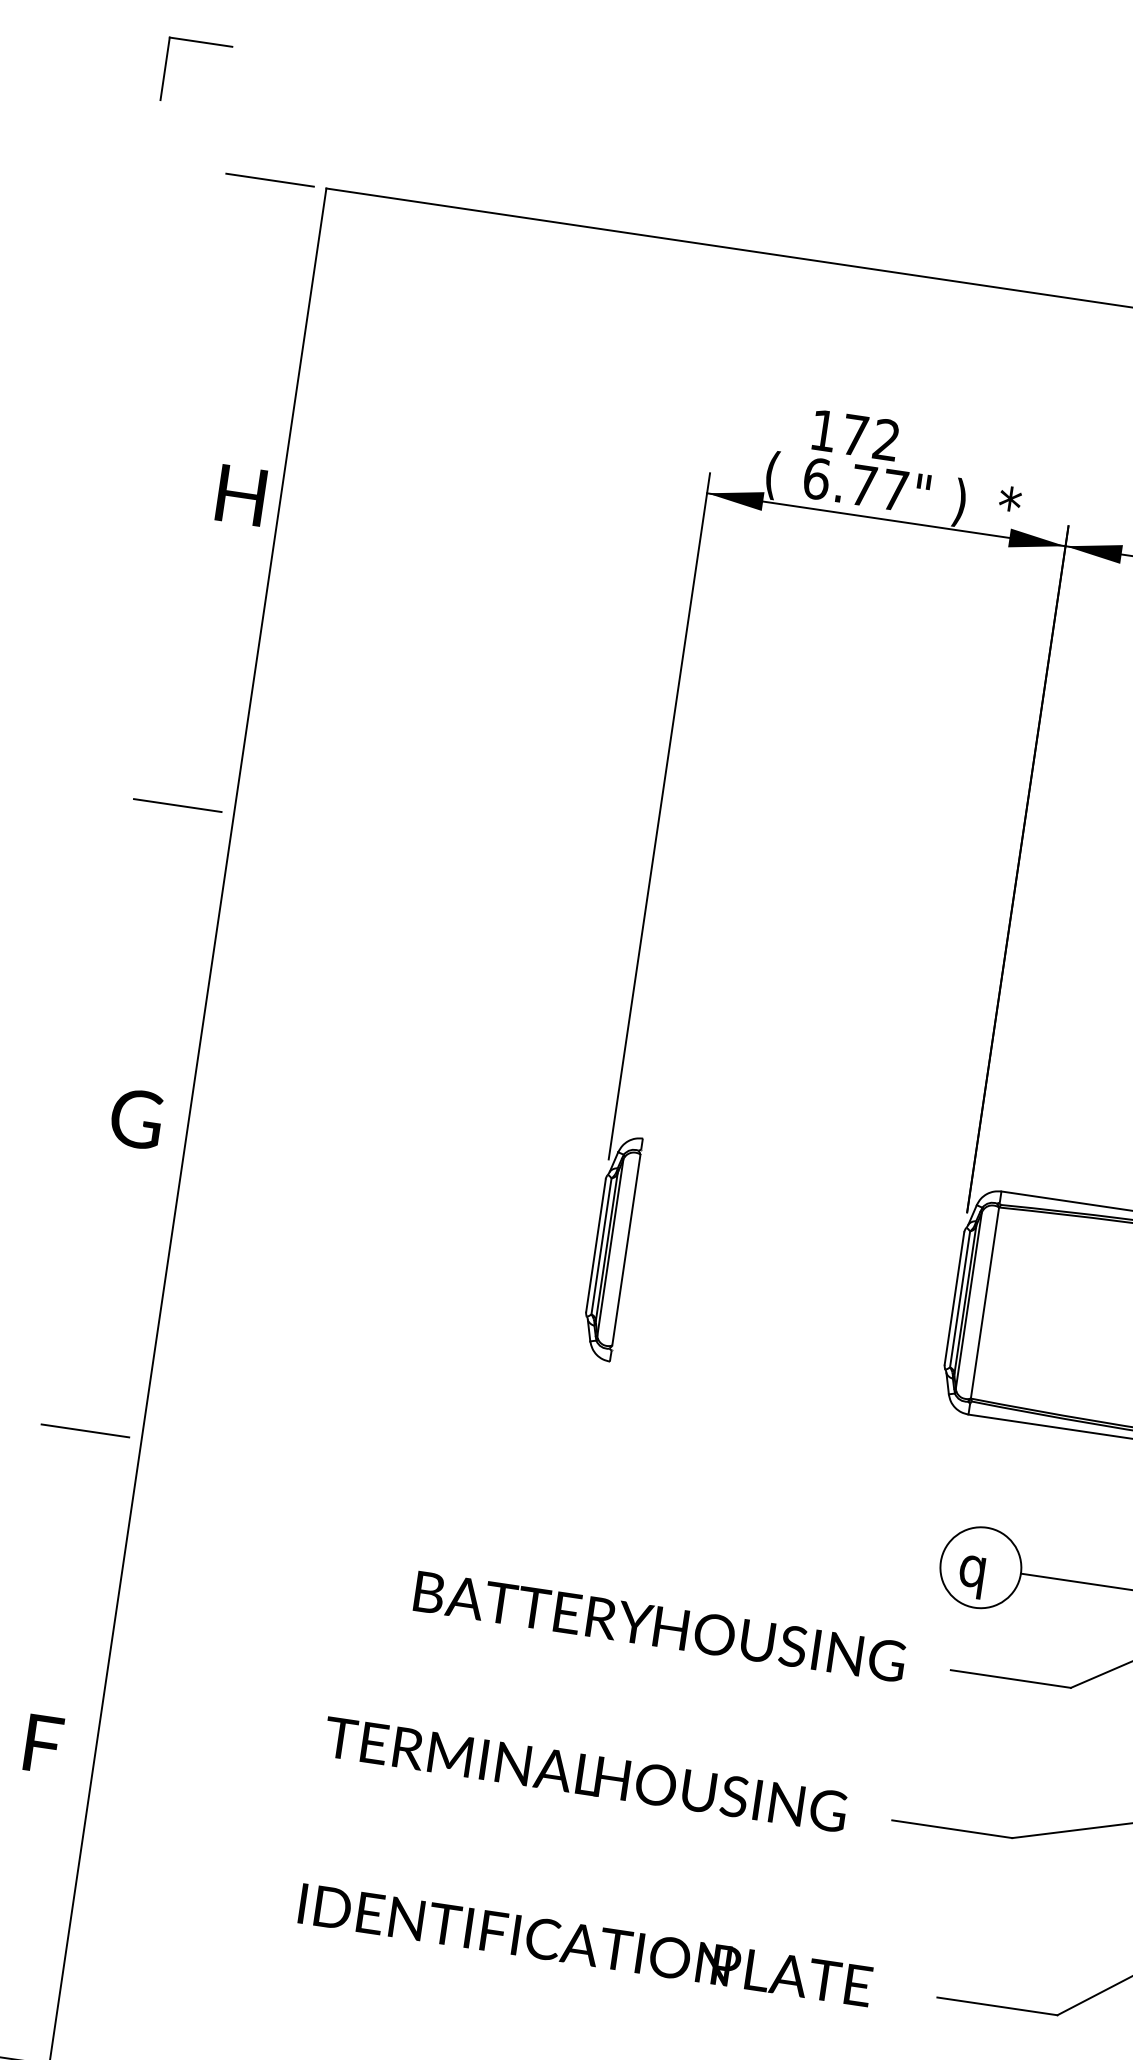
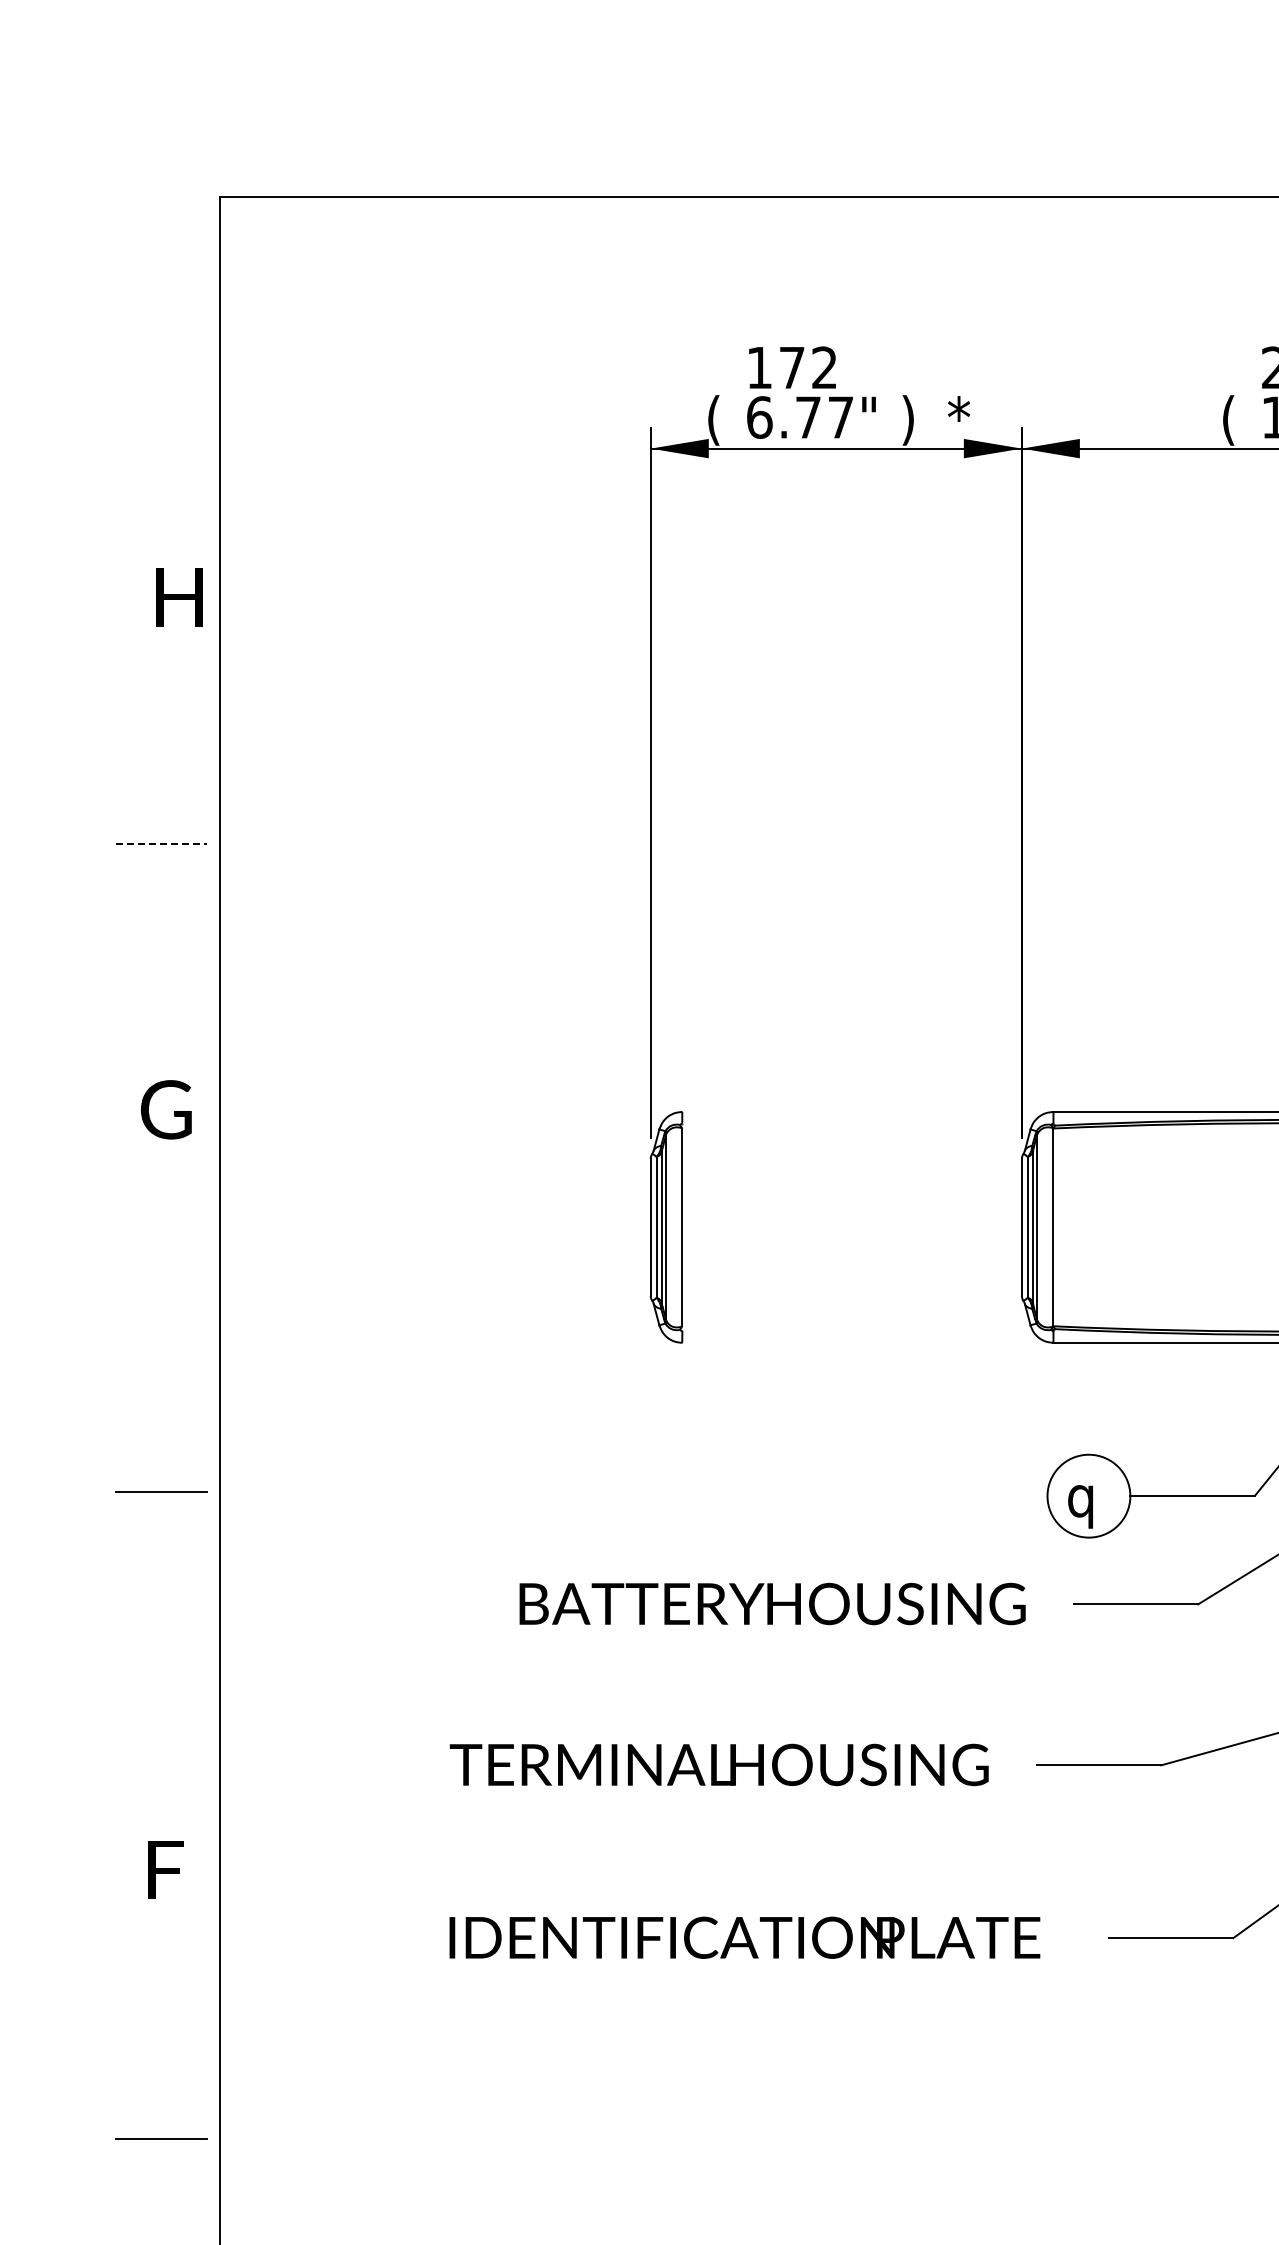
part: (200, 42) -> (70, 67), removed
line: (269, 179) -> (160, 196), removed
text: (241, 495) -> (179, 597), moved
line: (177, 805) -> (161, 844), solid -> dashed
text: (136, 1118) -> (166, 1109), moved
text: (43, 1743) -> (165, 1869), moved

